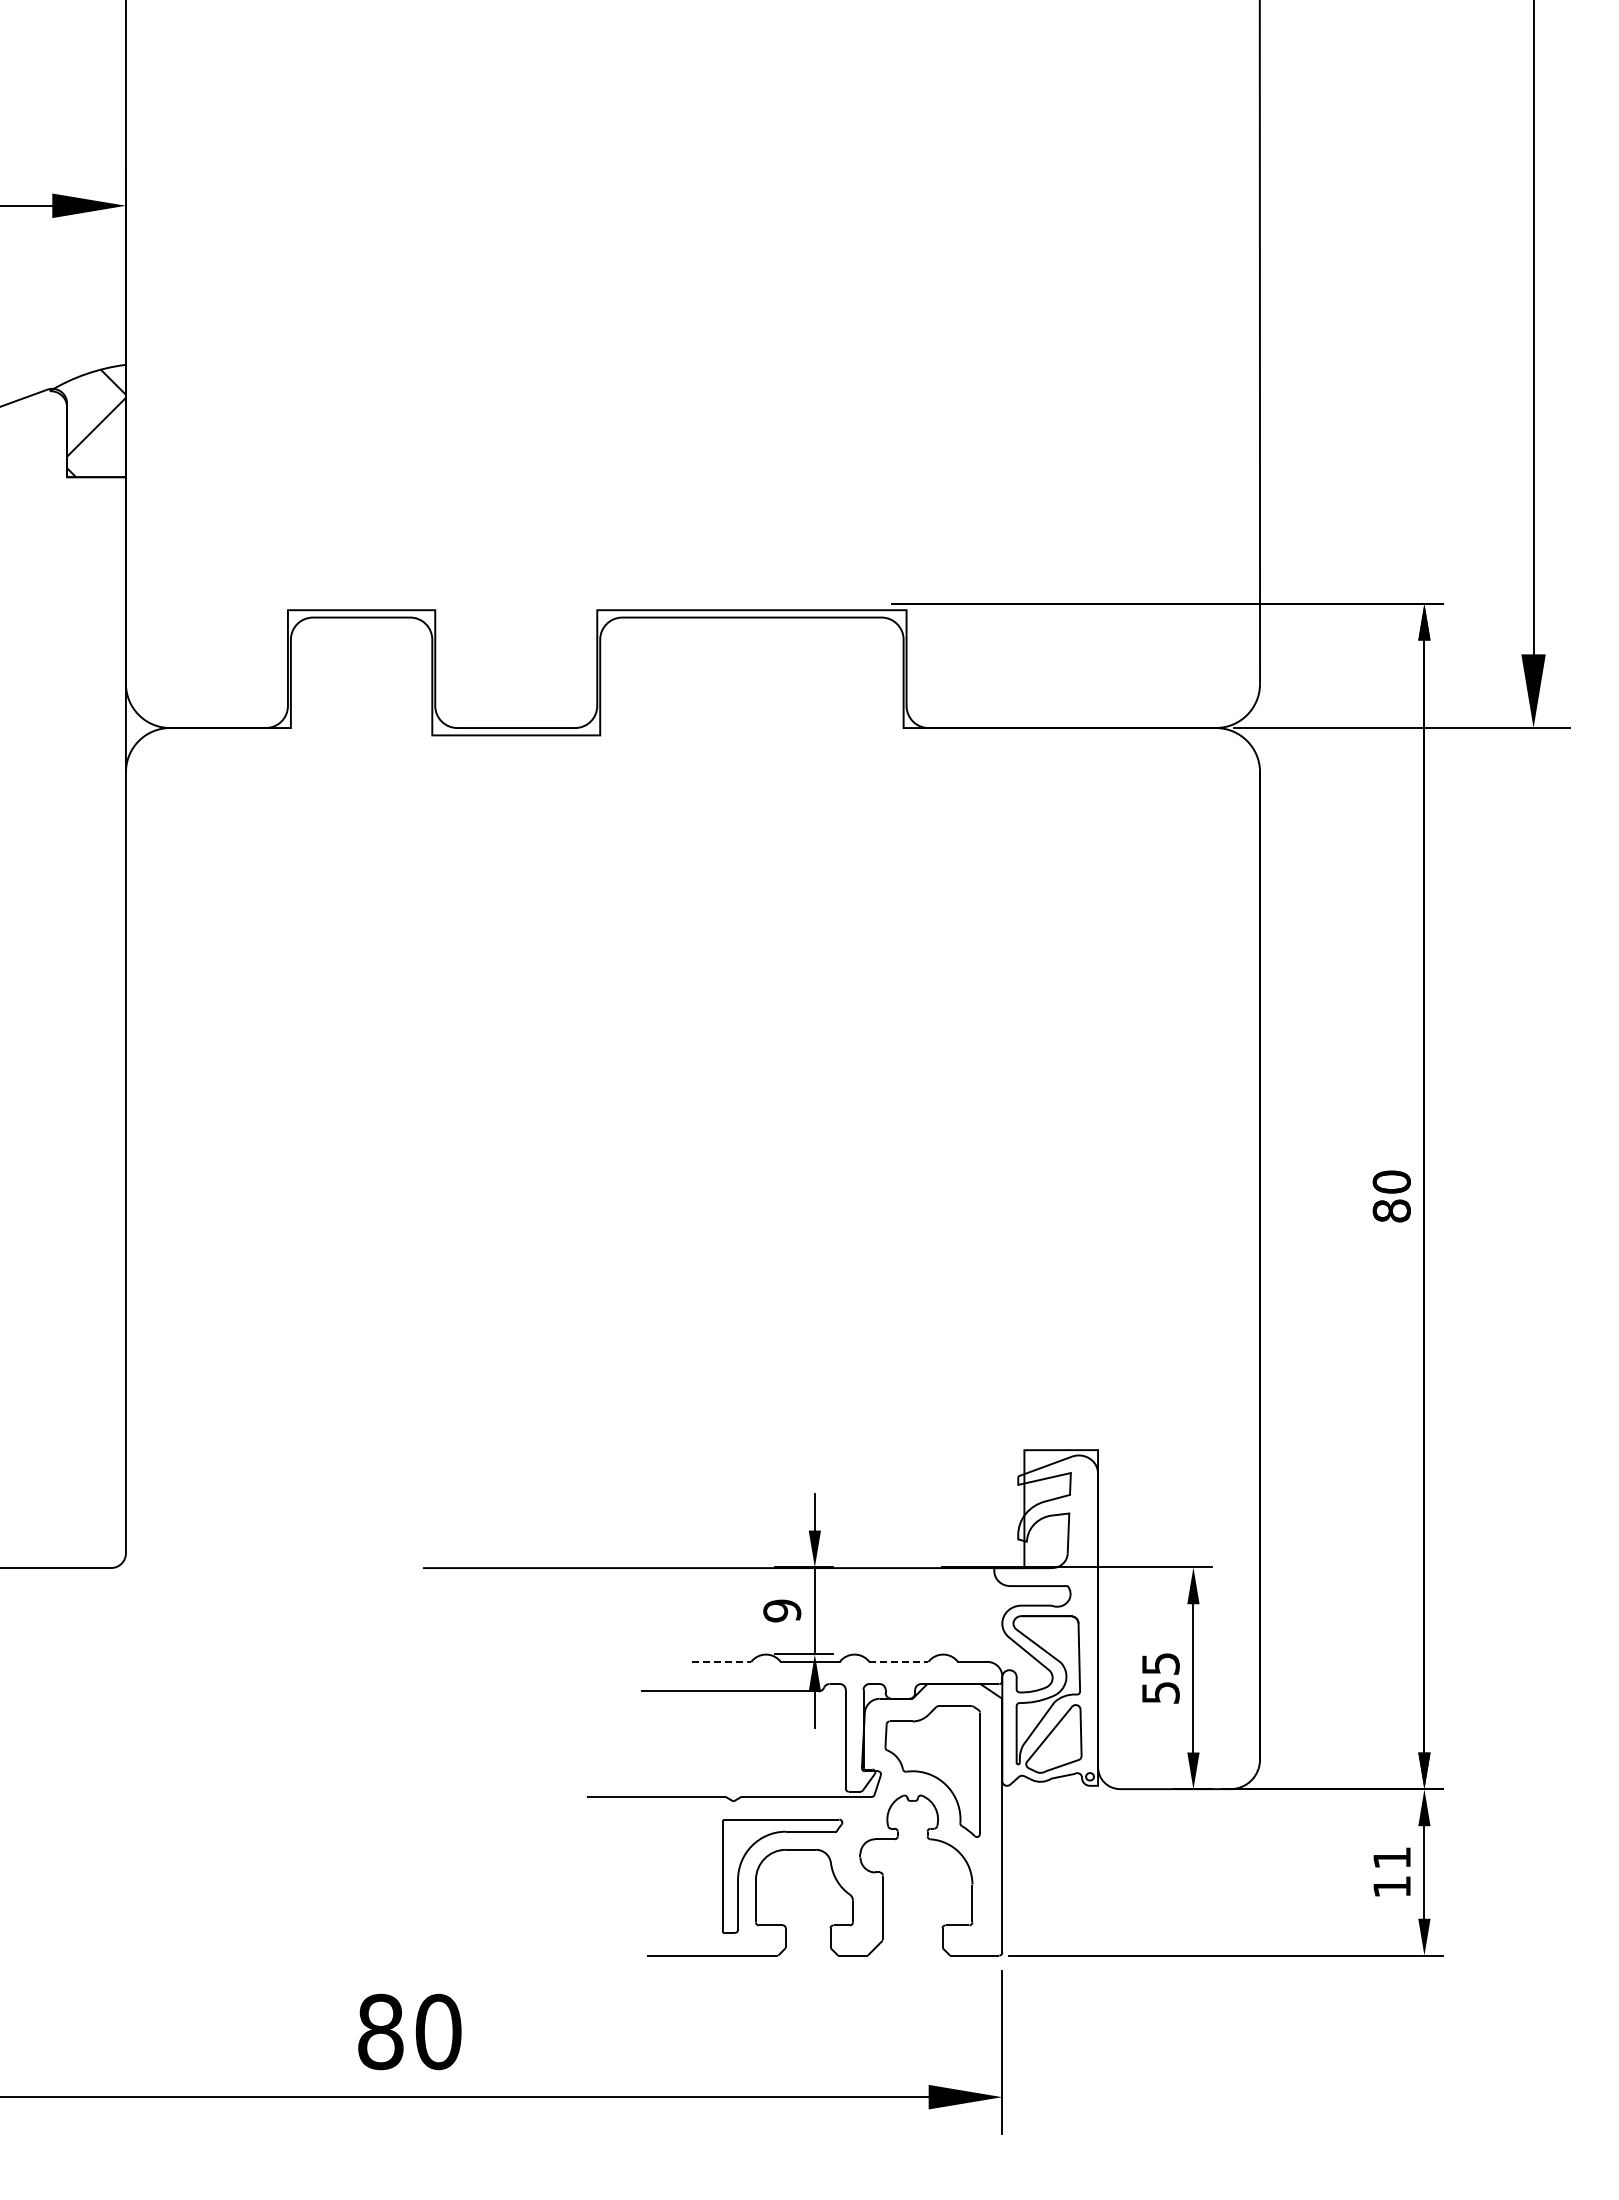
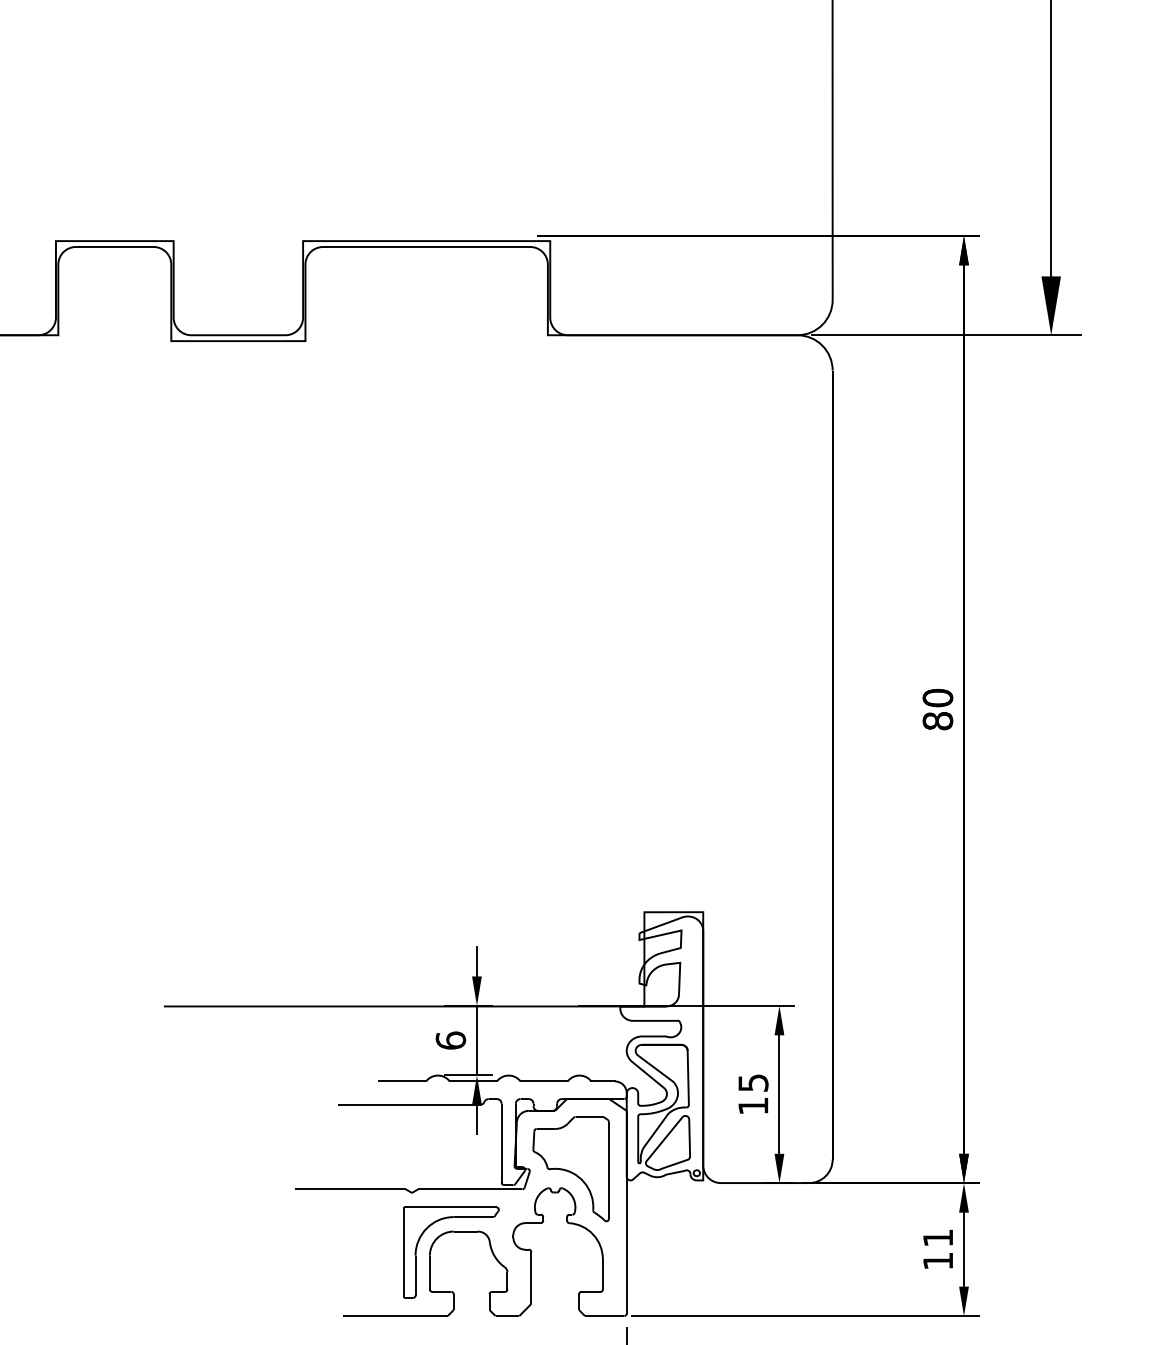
text: (782, 1610) -> (451, 1040), 9 -> 6
line: (721, 1661) -> (402, 1081), dashed -> solid
line: (898, 1661) -> (543, 1081), dashed -> solid
text: (1160, 1692) -> (753, 1105), 55 -> 15

